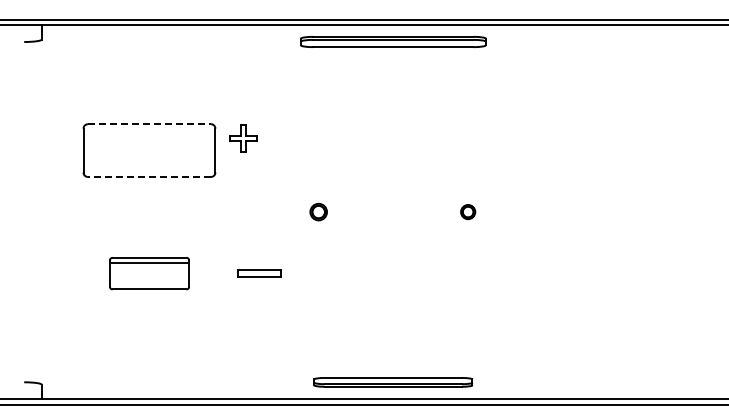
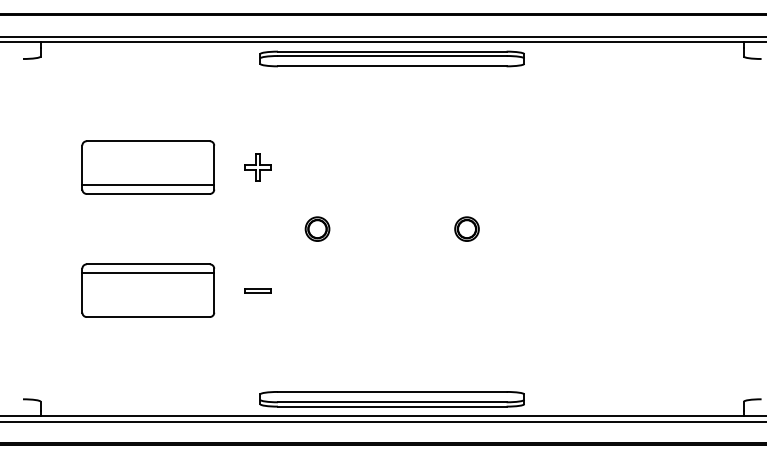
part: (392, 41) -> (391, 58), size x1.43
line: (149, 124) -> (148, 141), dashed -> solid
part: (242, 138) -> (257, 167), moved
line: (149, 168) -> (148, 185), added
line: (149, 176) -> (148, 193), dashed -> solid
part: (318, 211) -> (317, 228), size x1.43
part: (467, 211) -> (466, 228), size x1.67
part: (149, 273) -> (148, 290), size x1.67
part: (258, 273) -> (257, 290), size x0.62
part: (392, 382) -> (391, 399), size x1.67

